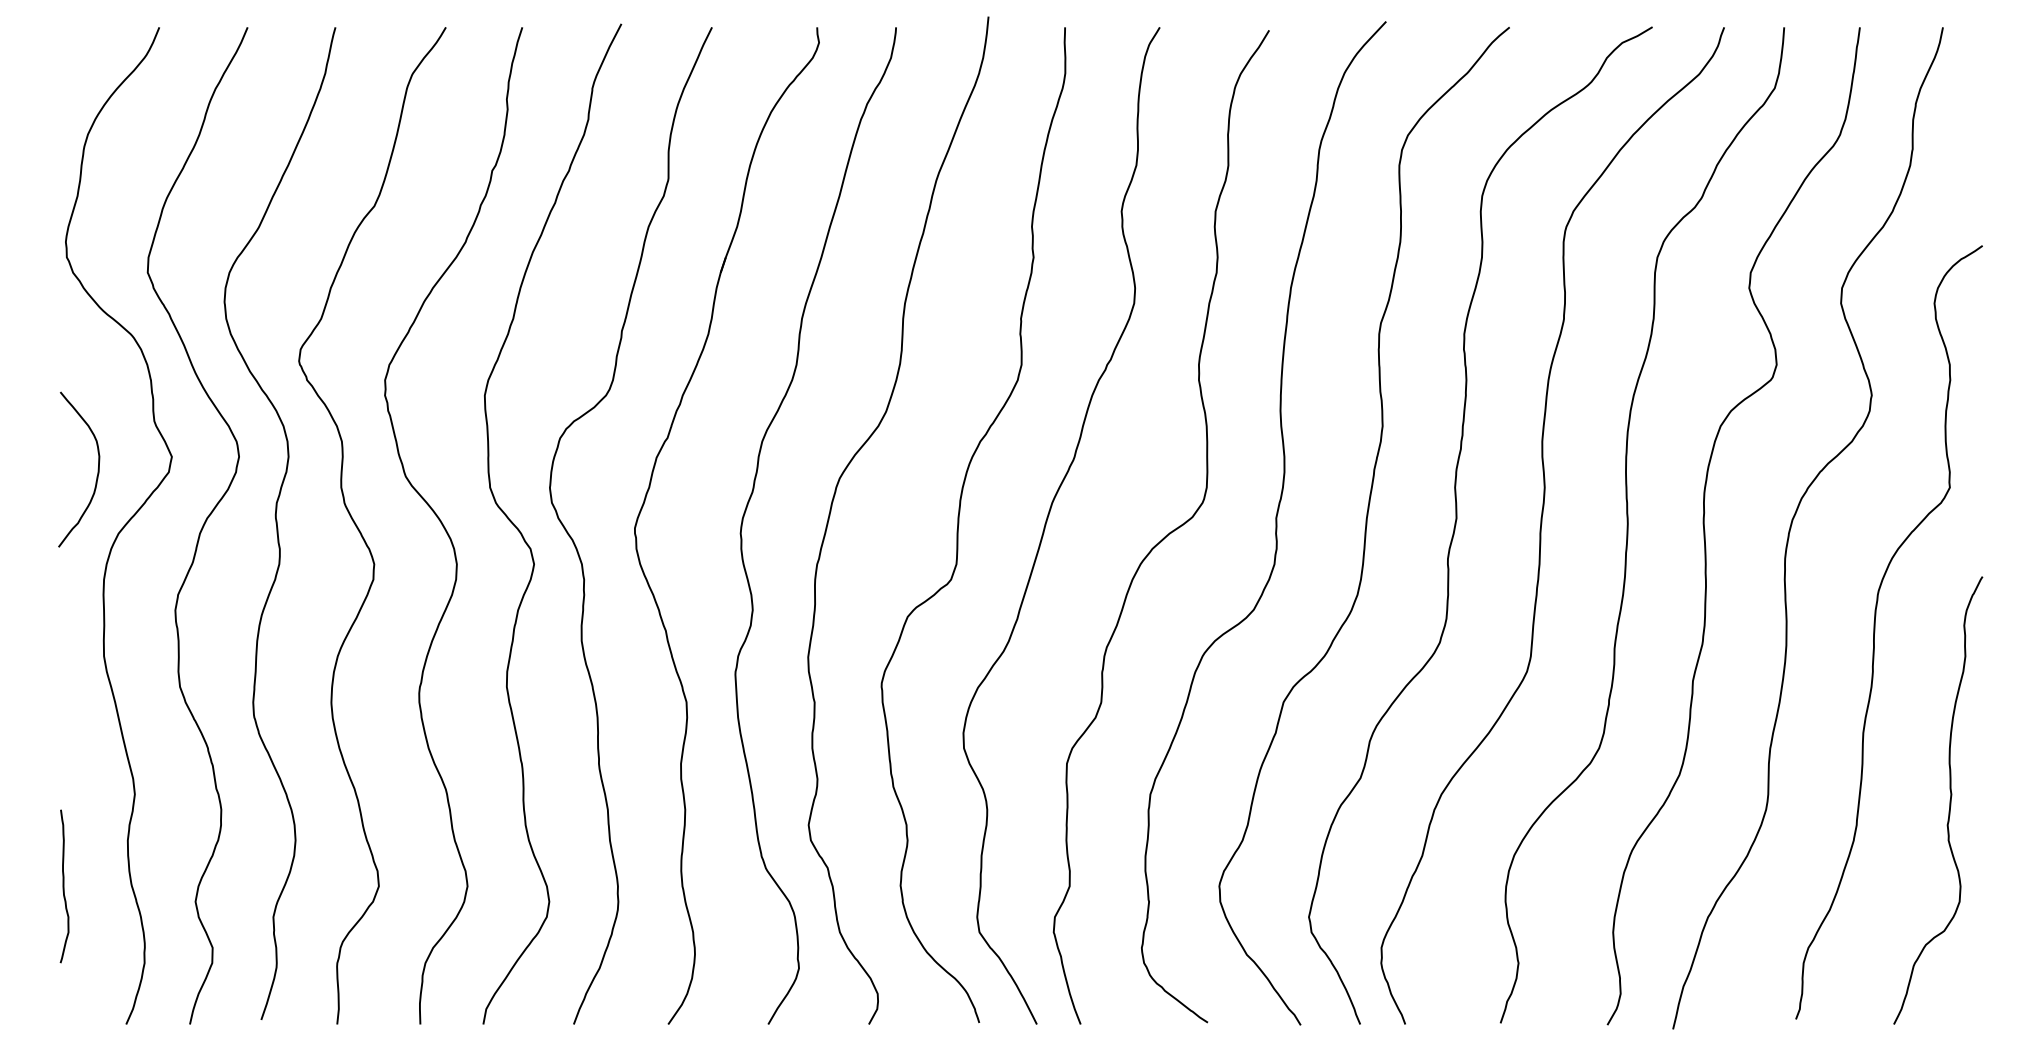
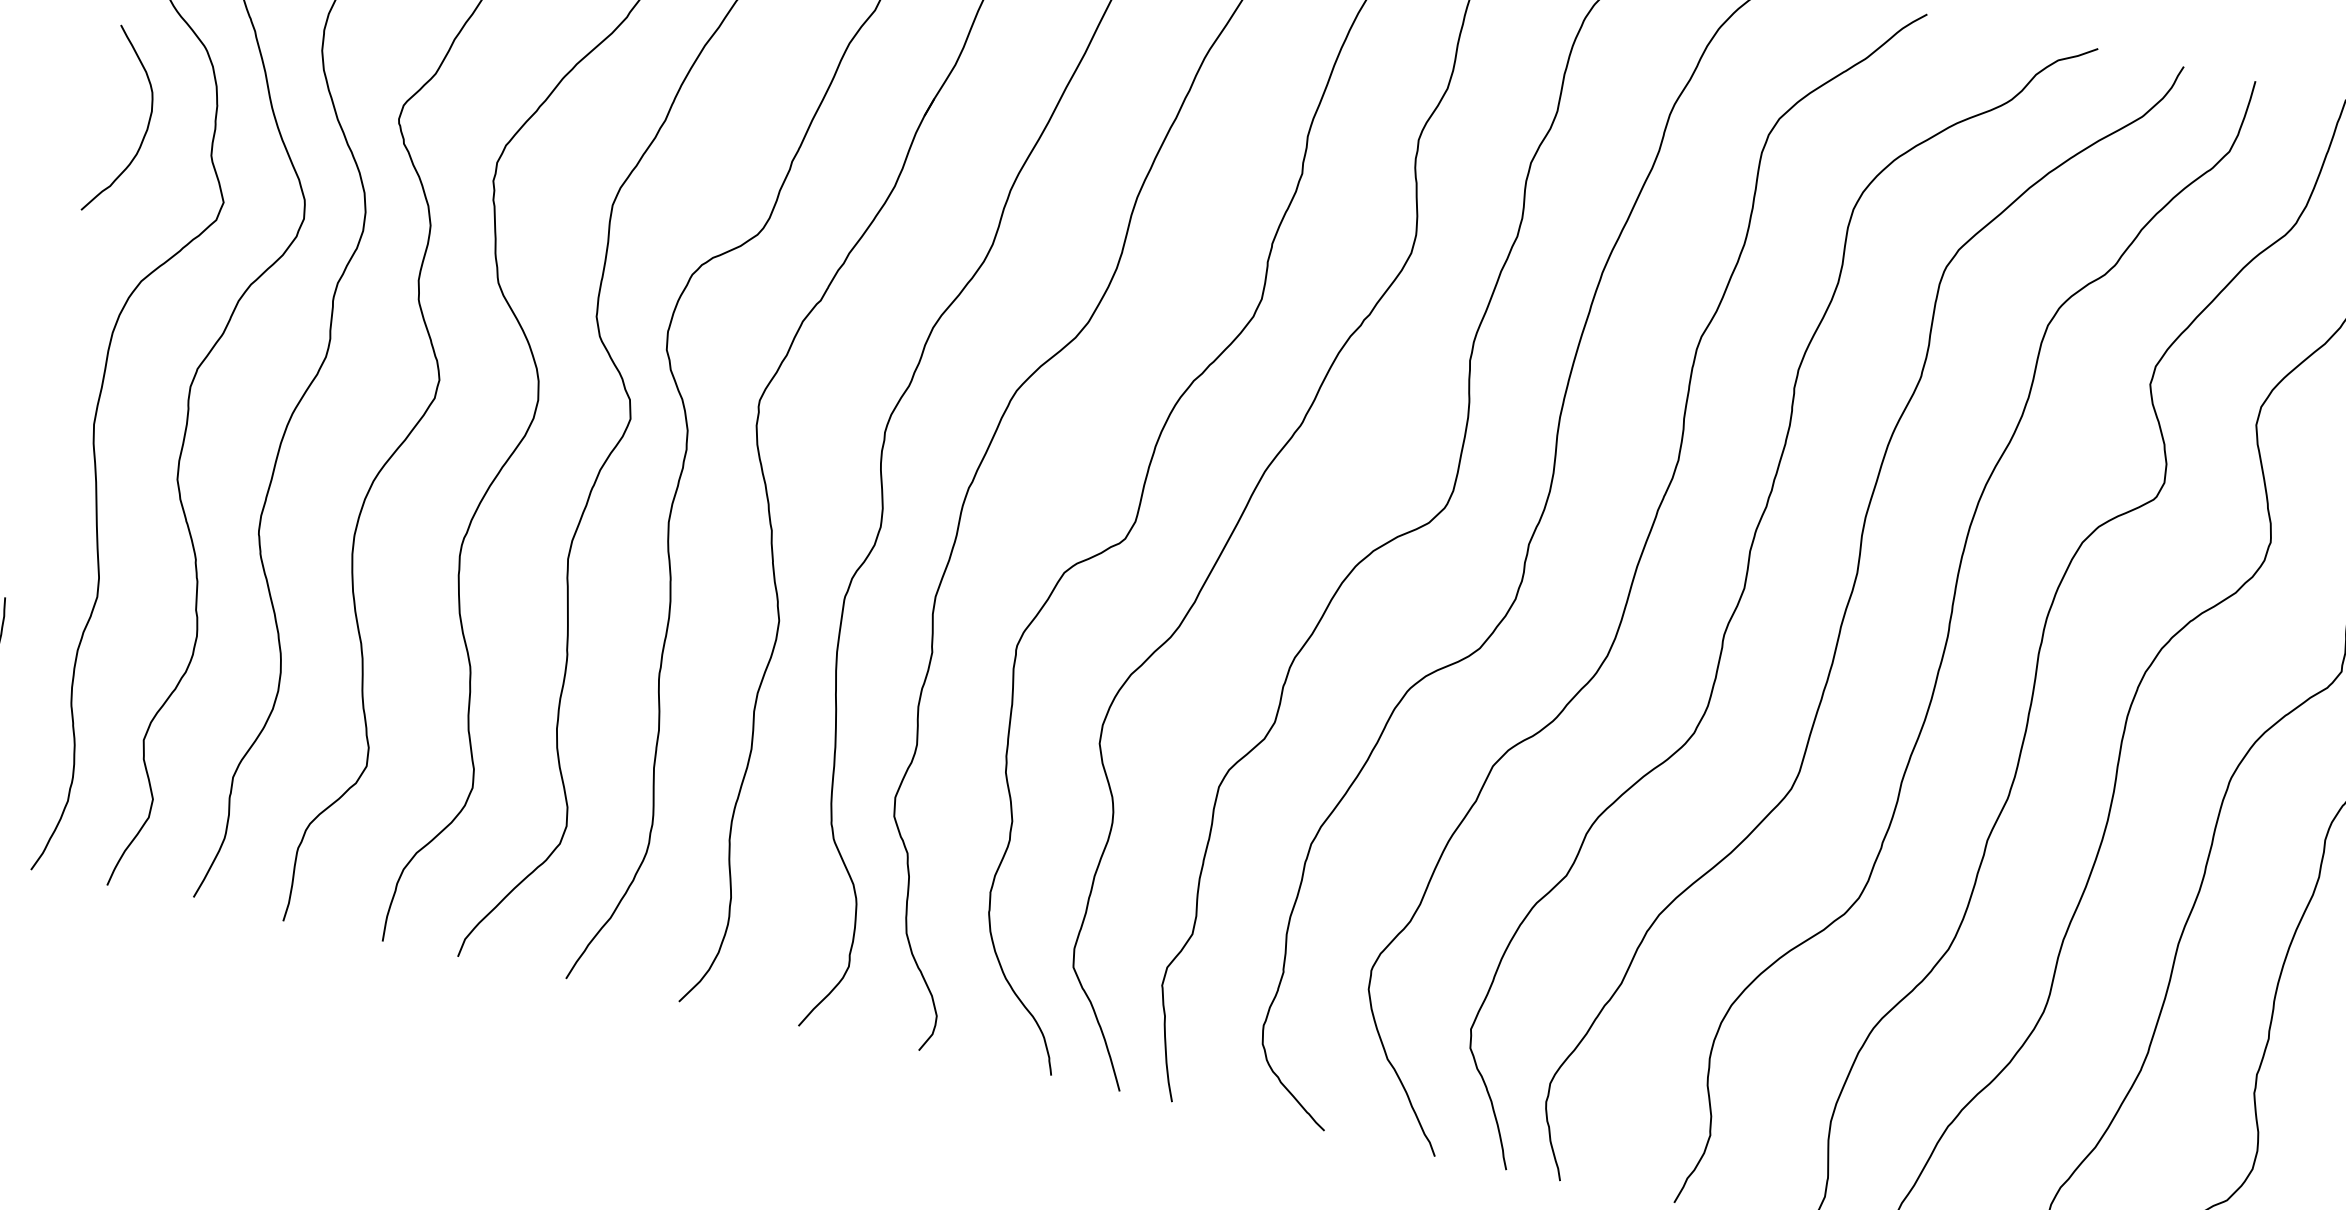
curve: (97, 469) -> (146, 126), moved

